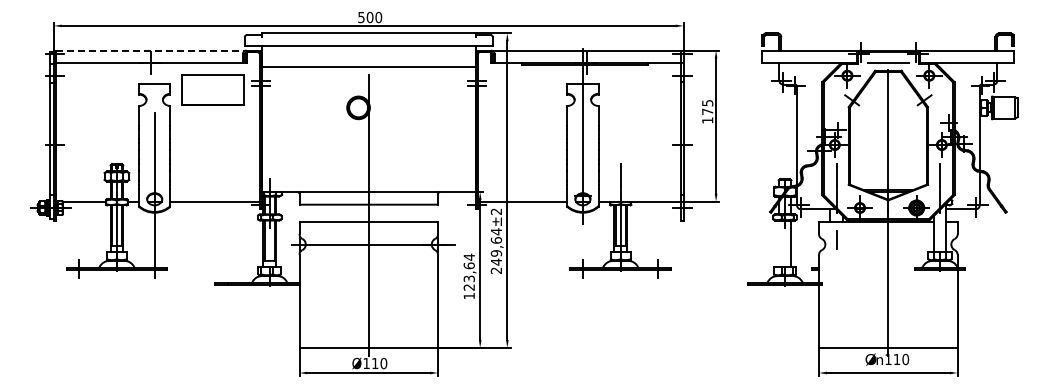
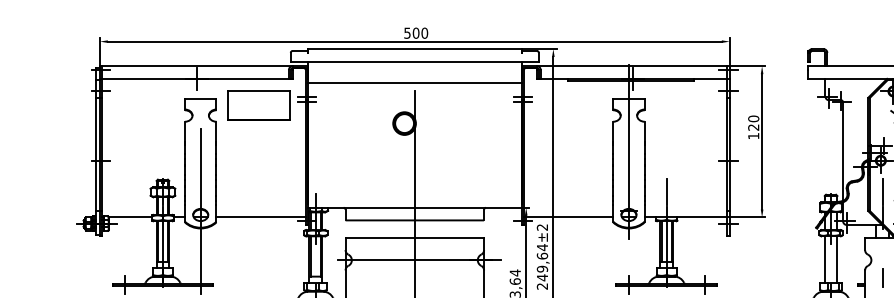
line: (152, 50) -> (198, 66), dashed -> solid
text: (707, 107) -> (753, 123), 175 -> 120
line: (836, 239) -> (882, 277), moved
line: (778, 243) -> (824, 259), added

